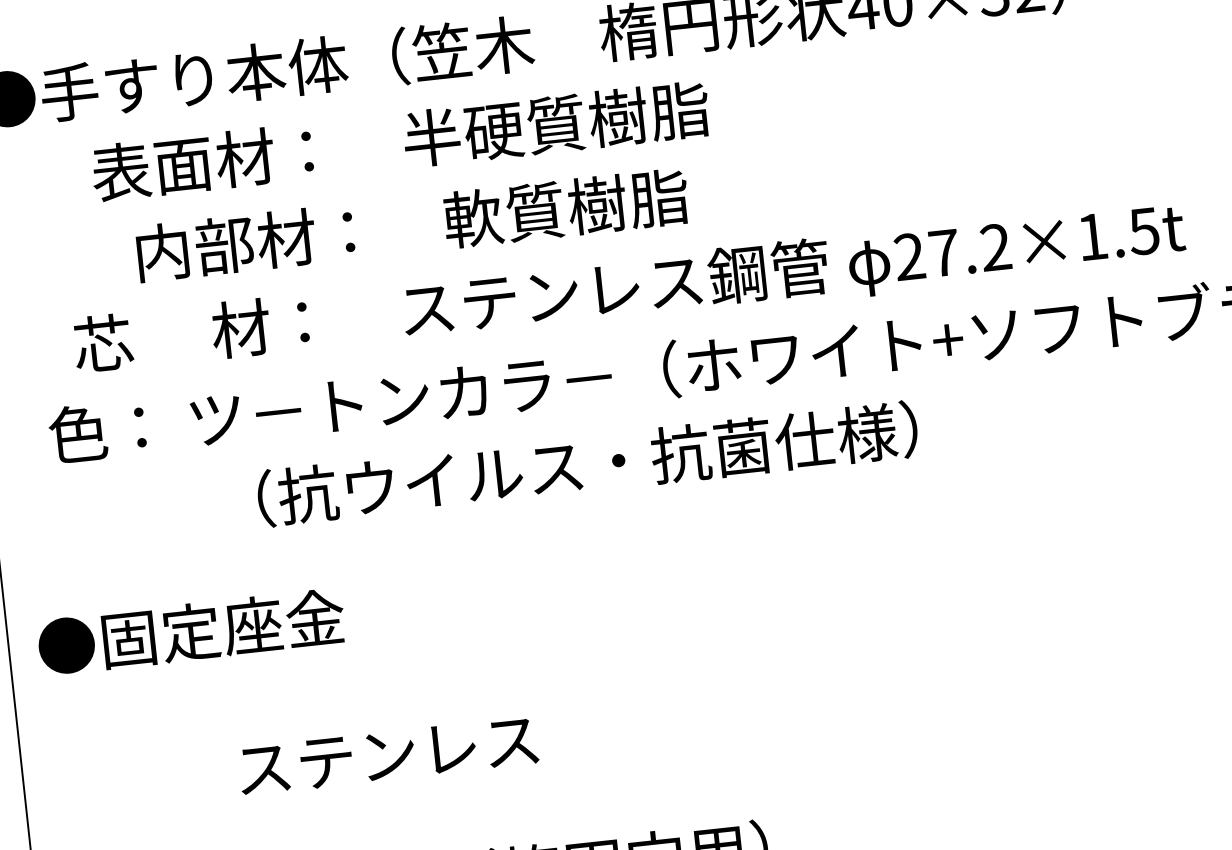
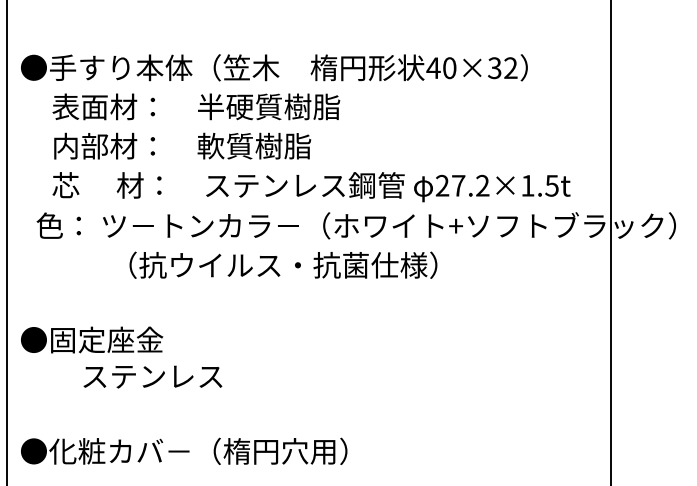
text: (400, 140) -> (196, 106), moved
text: (412, 223) -> (182, 145), moved
text: (192, 630) -> (92, 339), moved
text: (387, 754) -> (152, 376), moved

